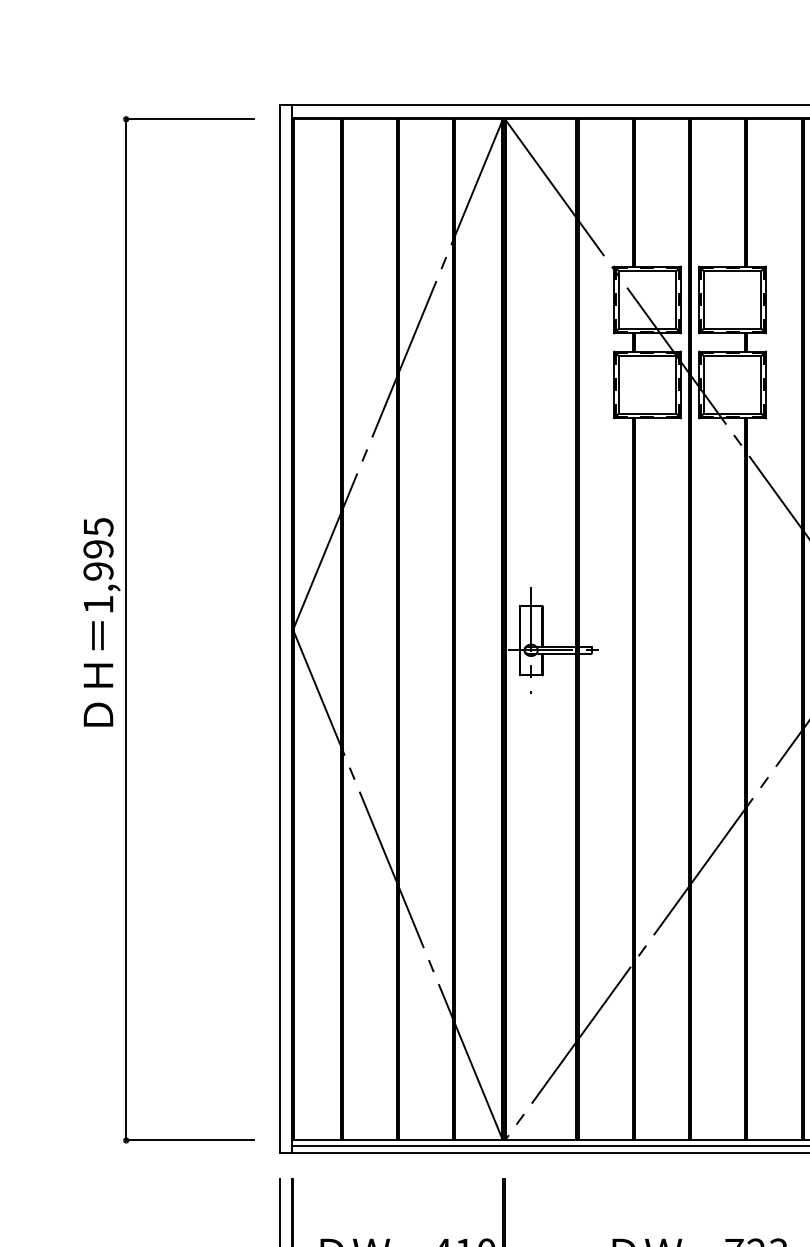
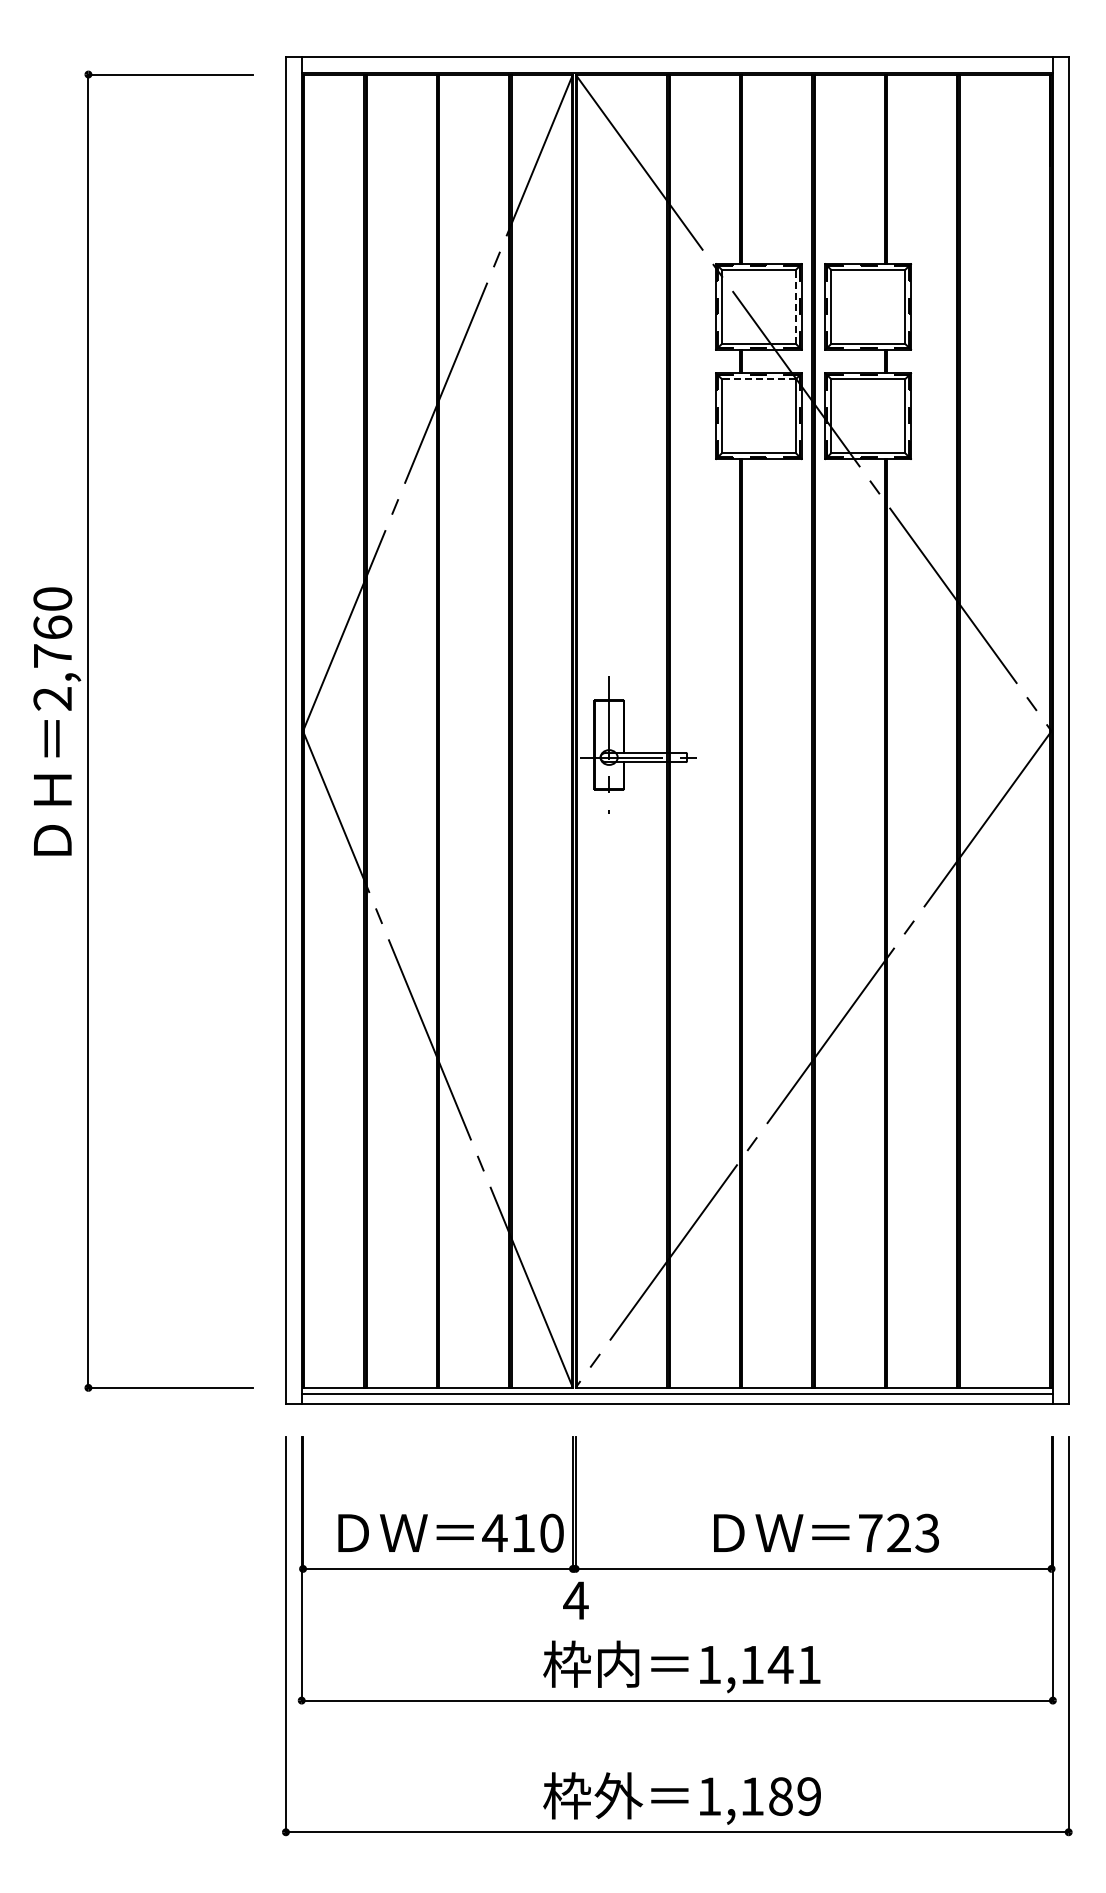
line: (676, 299) -> (795, 306), solid -> dashed
line: (647, 356) -> (758, 379), solid -> dashed
text: (98, 565) -> (52, 648), 1,995 -> 2,760

